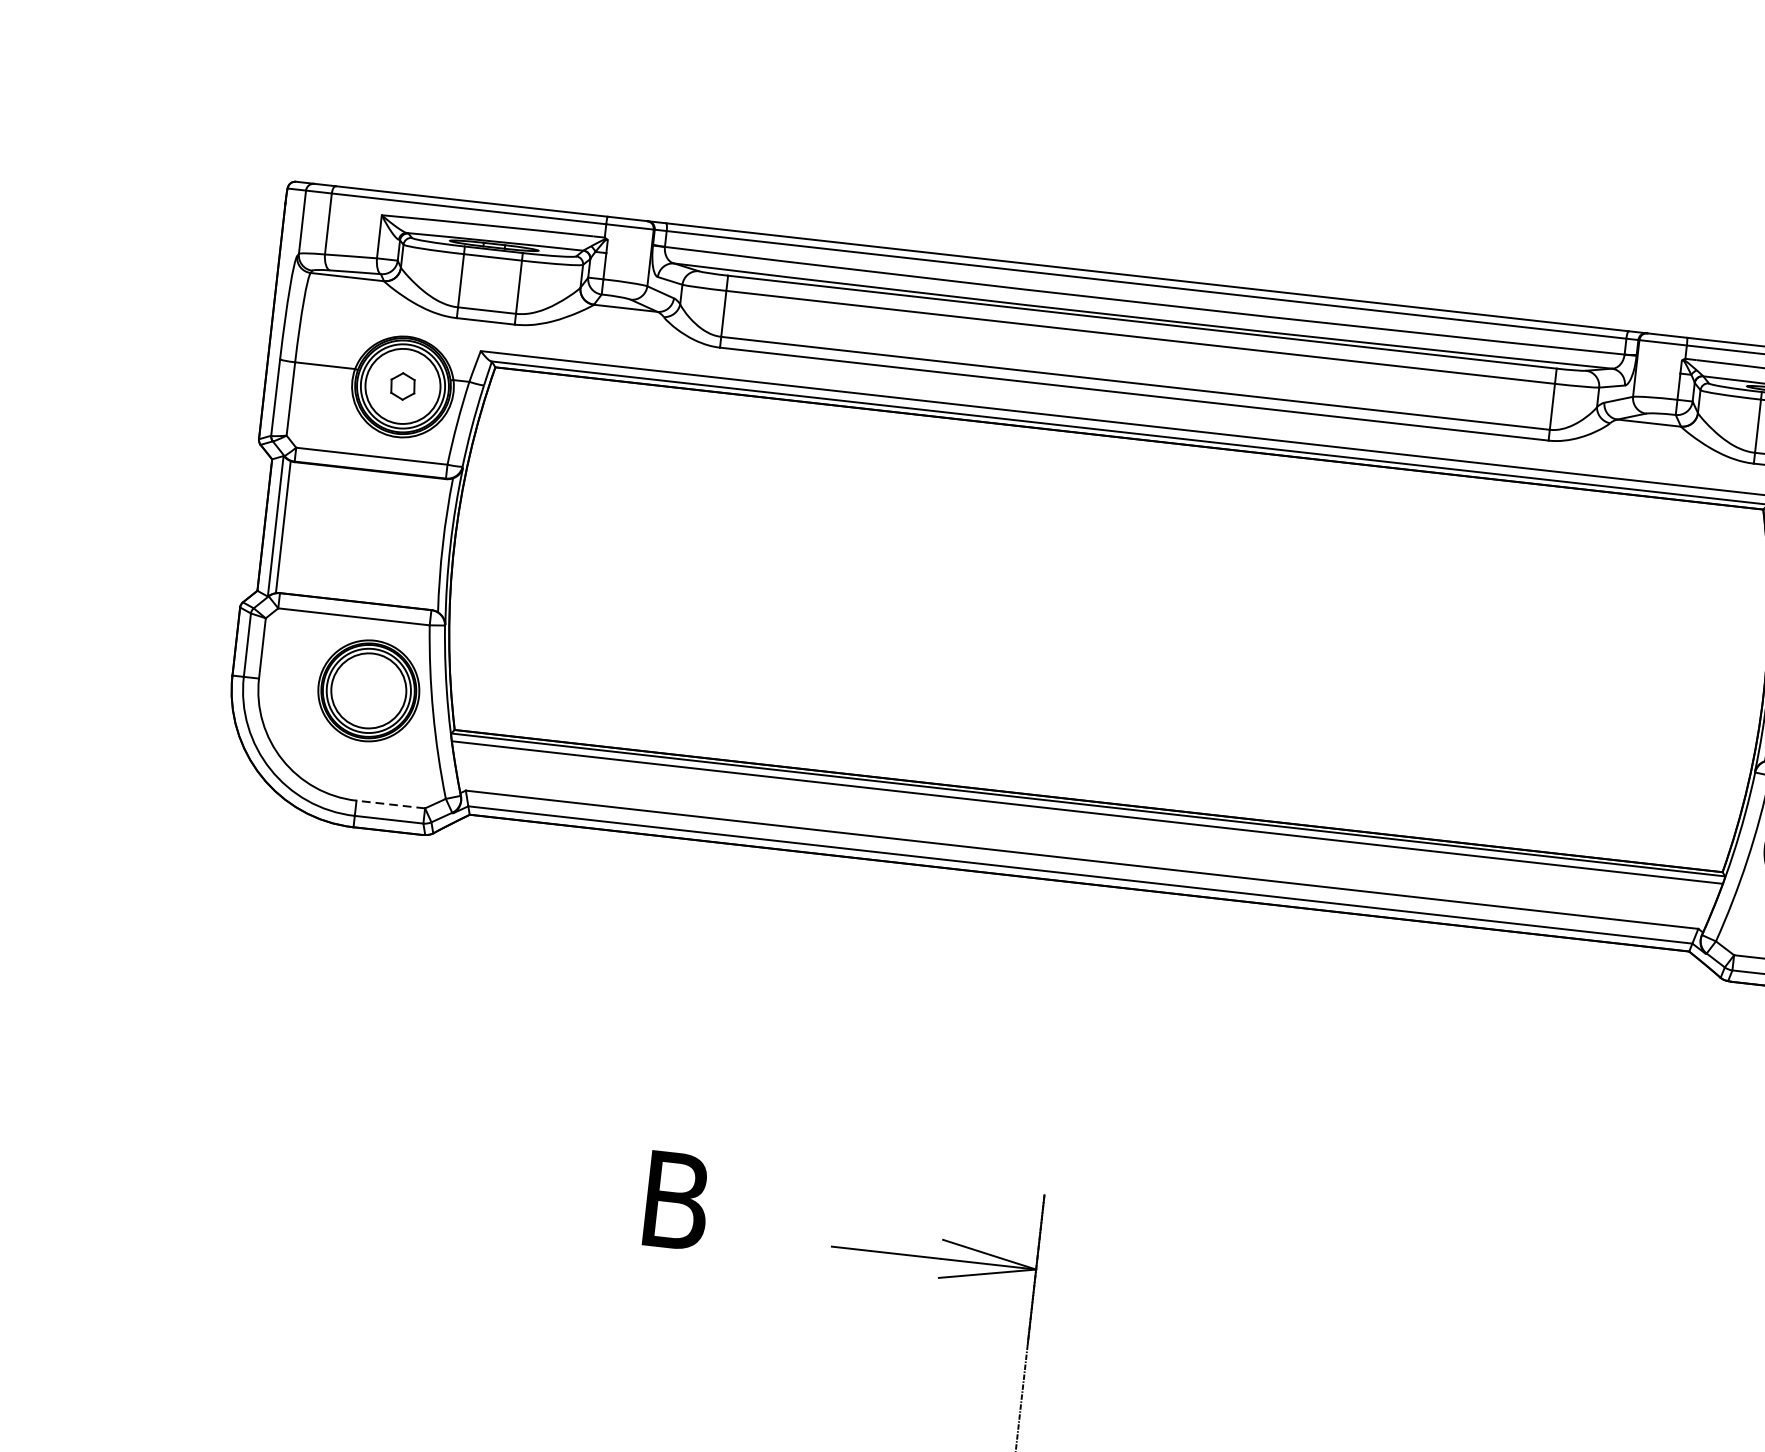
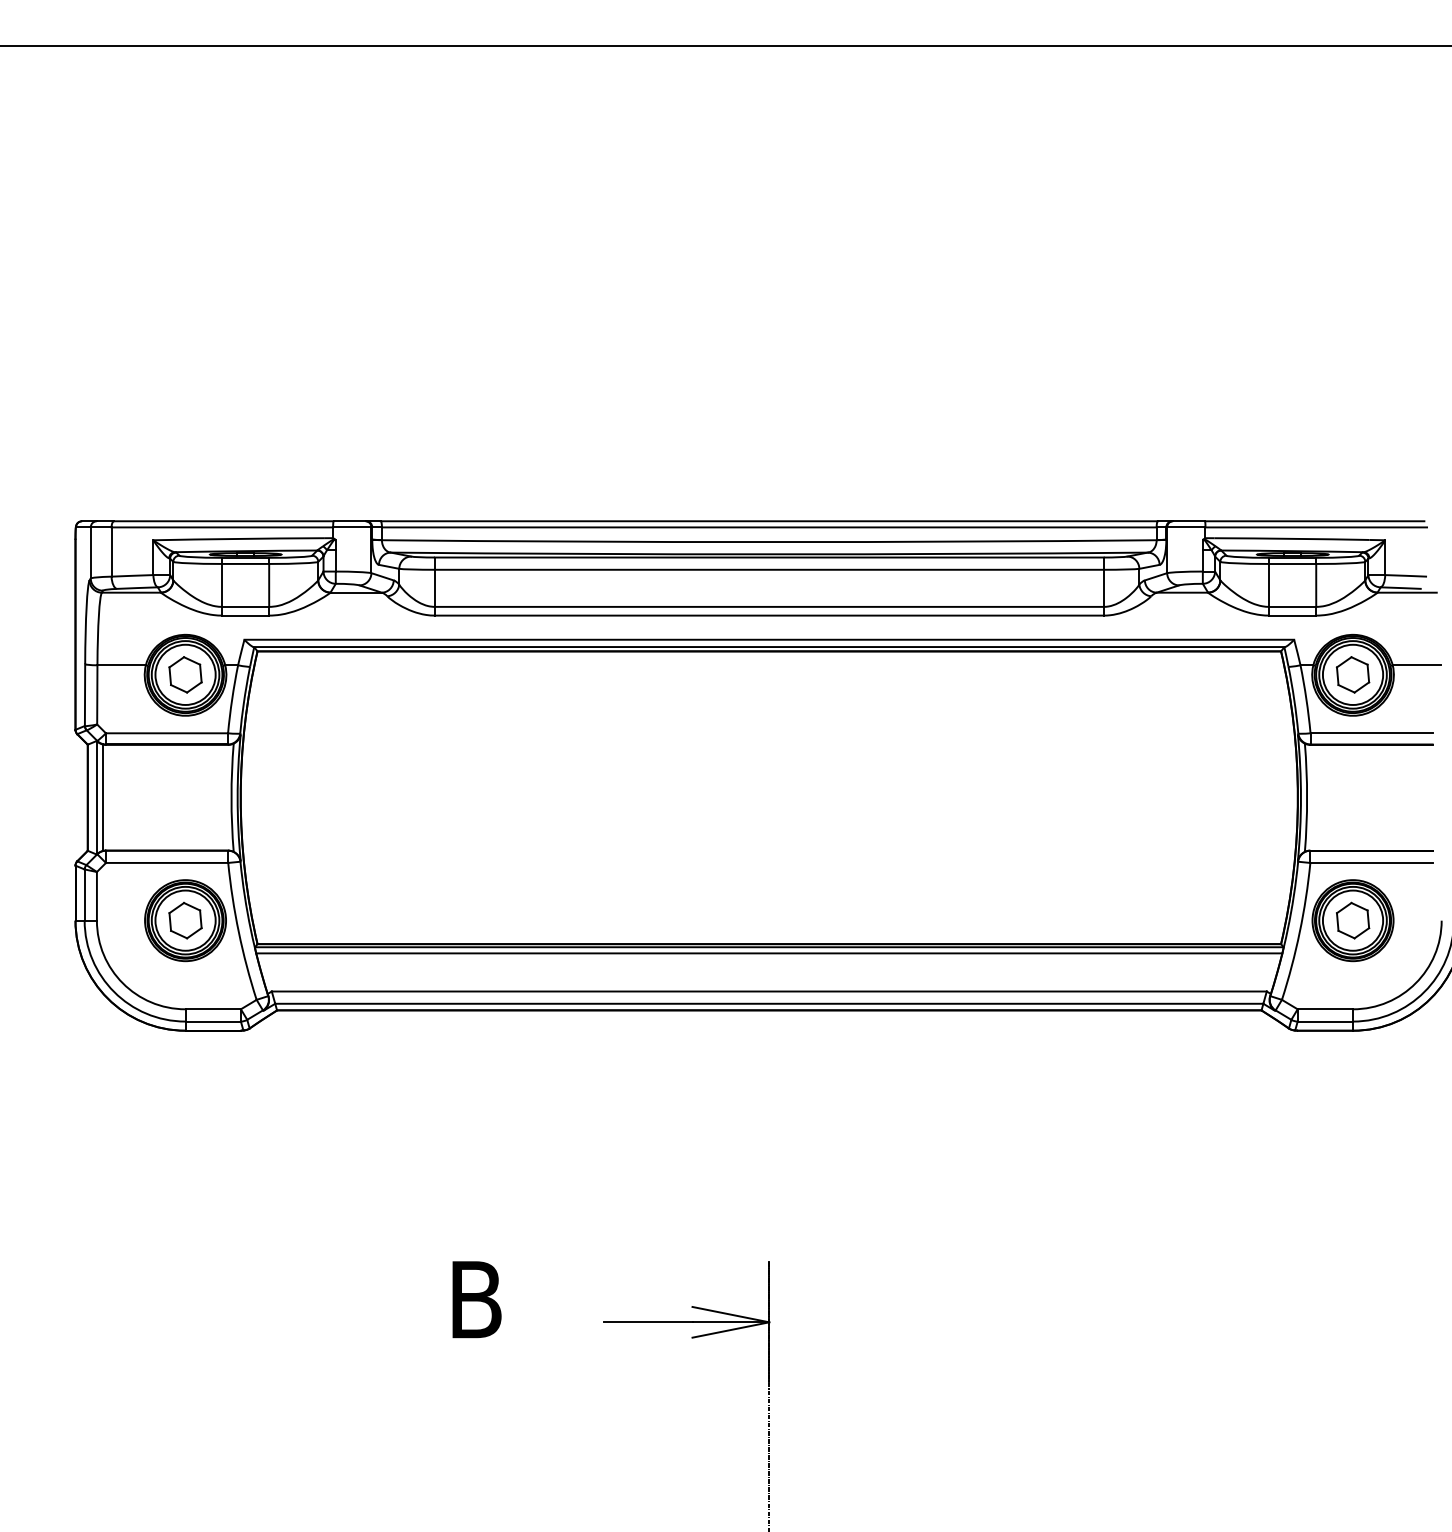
part: (402, 385) -> (185, 674), size x1.67
part: (368, 690) -> (185, 920), added
line: (391, 804) -> (213, 1009), dashed -> solid

